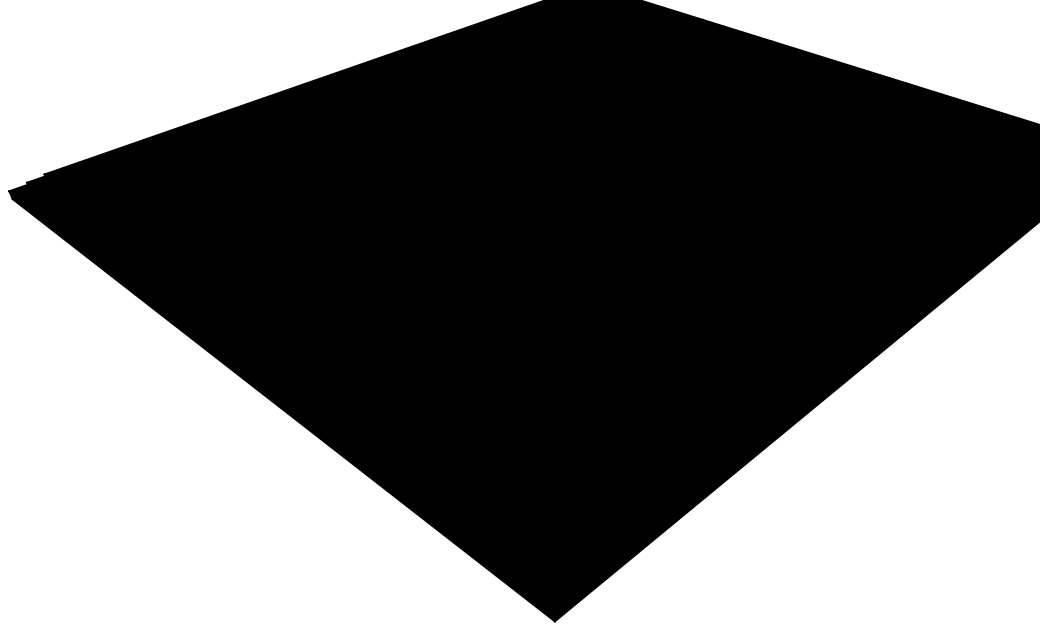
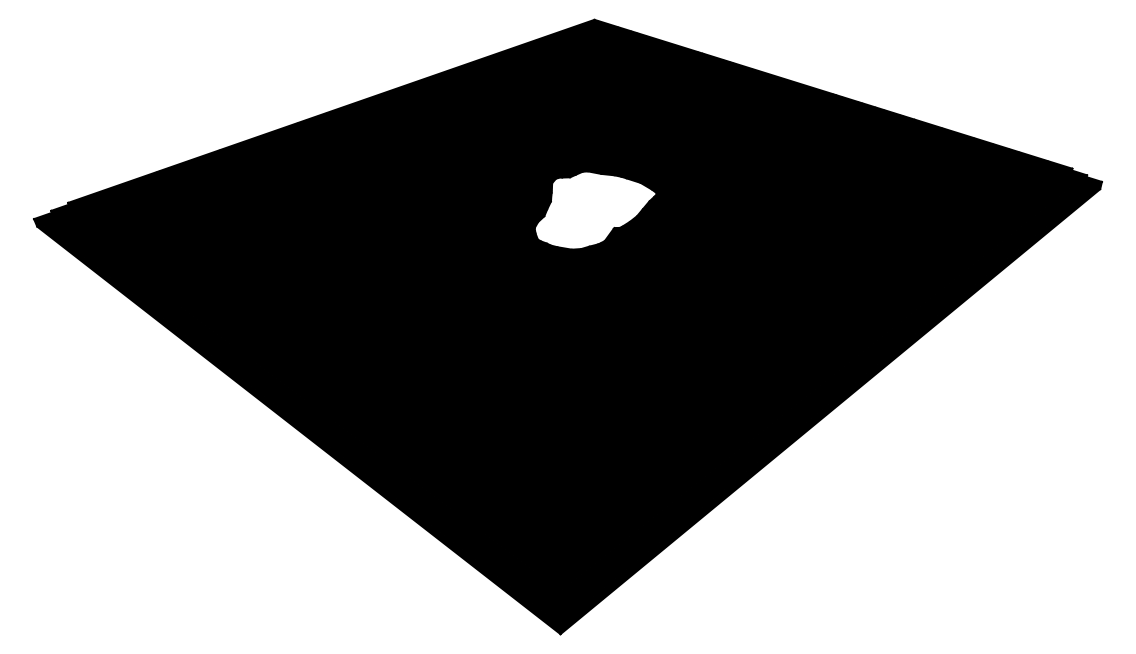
fill: (591, 182) -> (595, 210), removed

